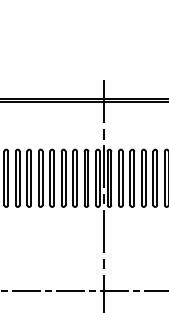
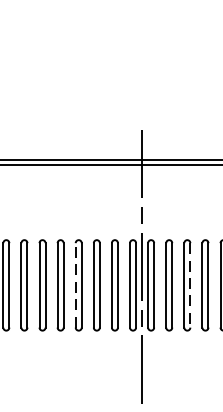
line: (61, 178) -> (75, 285), solid -> dashed
line: (134, 178) -> (190, 285), solid -> dashed

